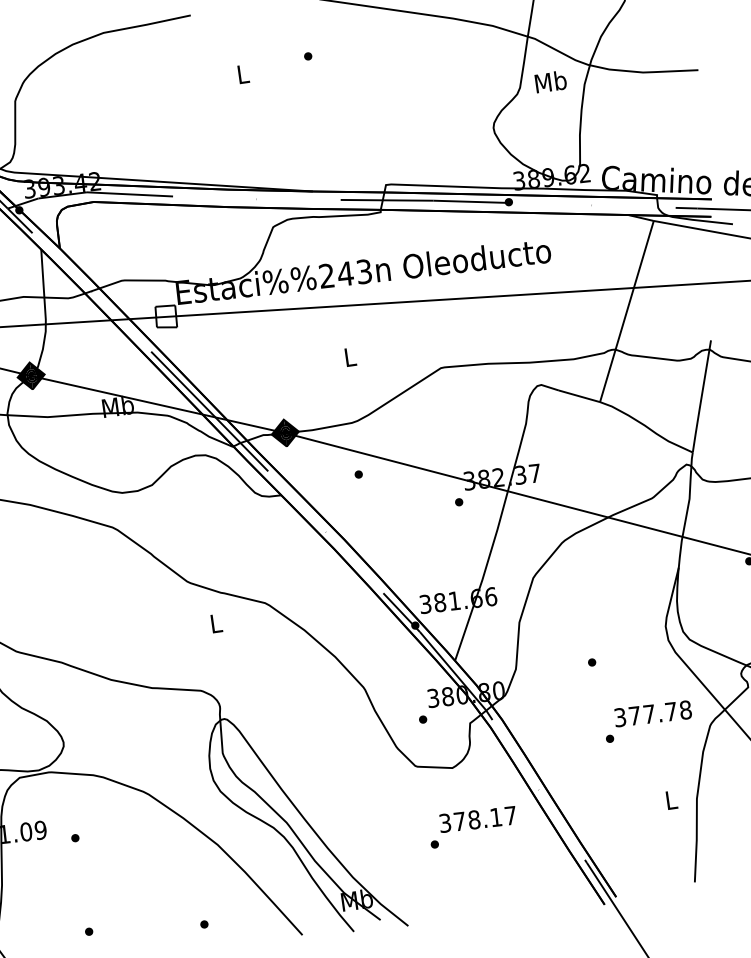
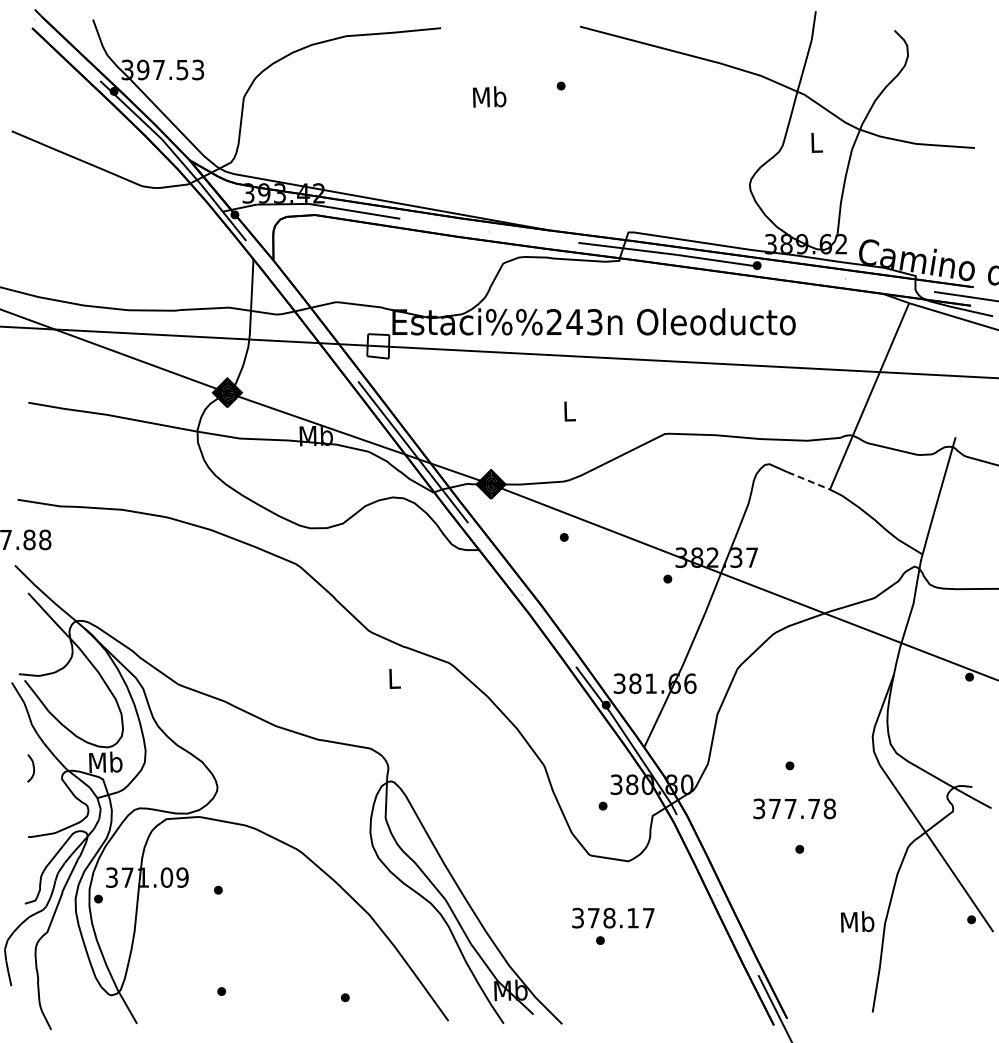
text: (242, 73) -> (489, 96), L -> Mb
text: (550, 81) -> (816, 142), Mb -> L
line: (579, 395) -> (808, 480), solid -> dashed
text: (652, 713) -> (794, 808), moved
text: (671, 799) -> (857, 921), L -> Mb
text: (478, 818) -> (613, 917), moved

